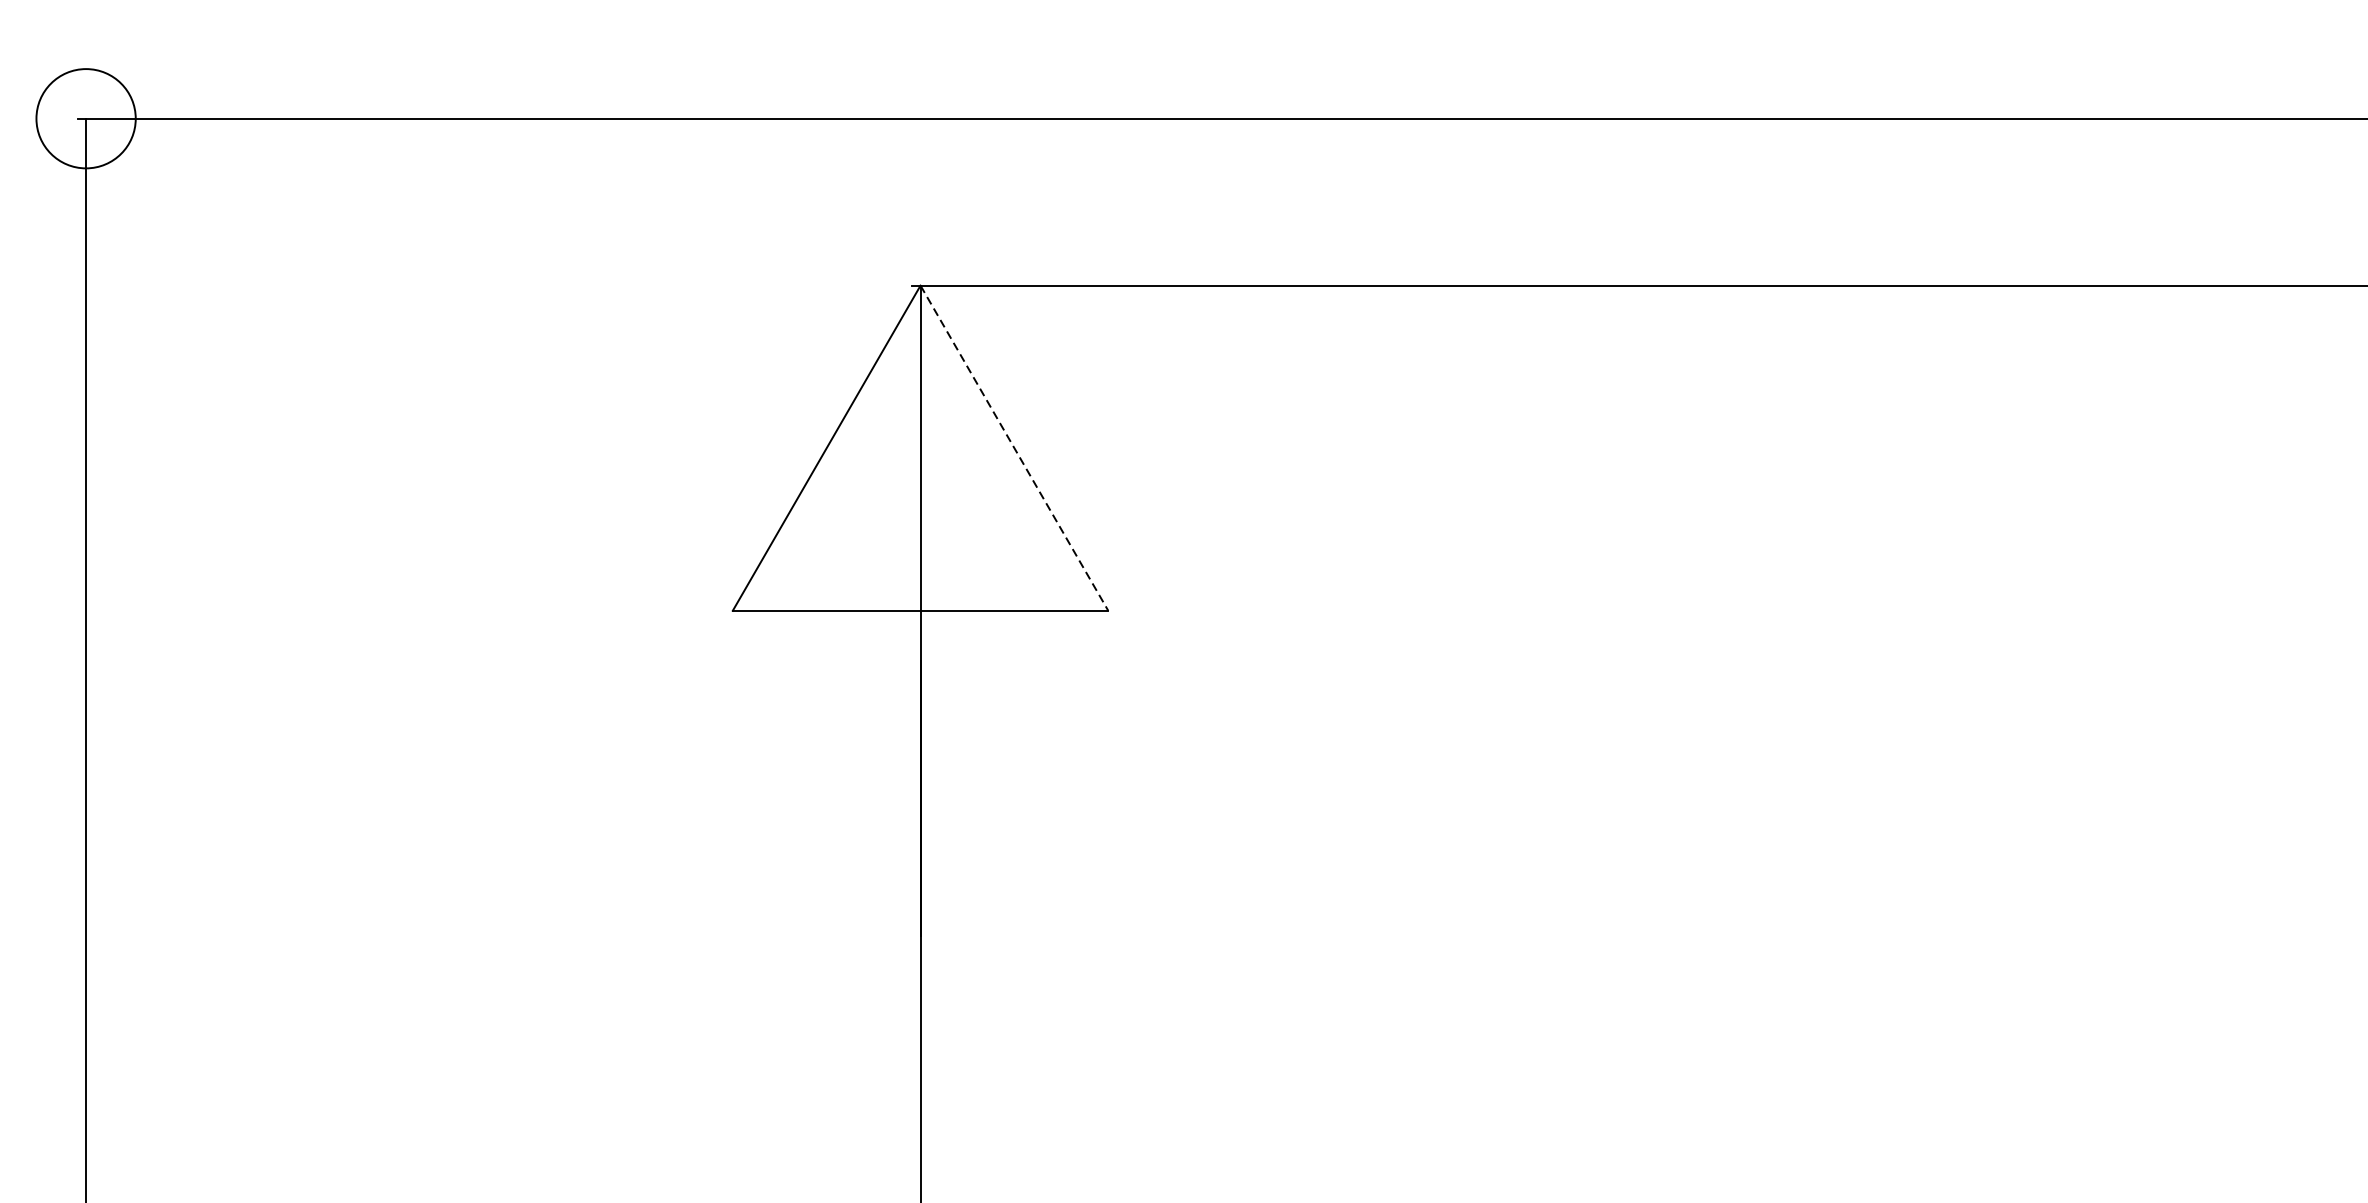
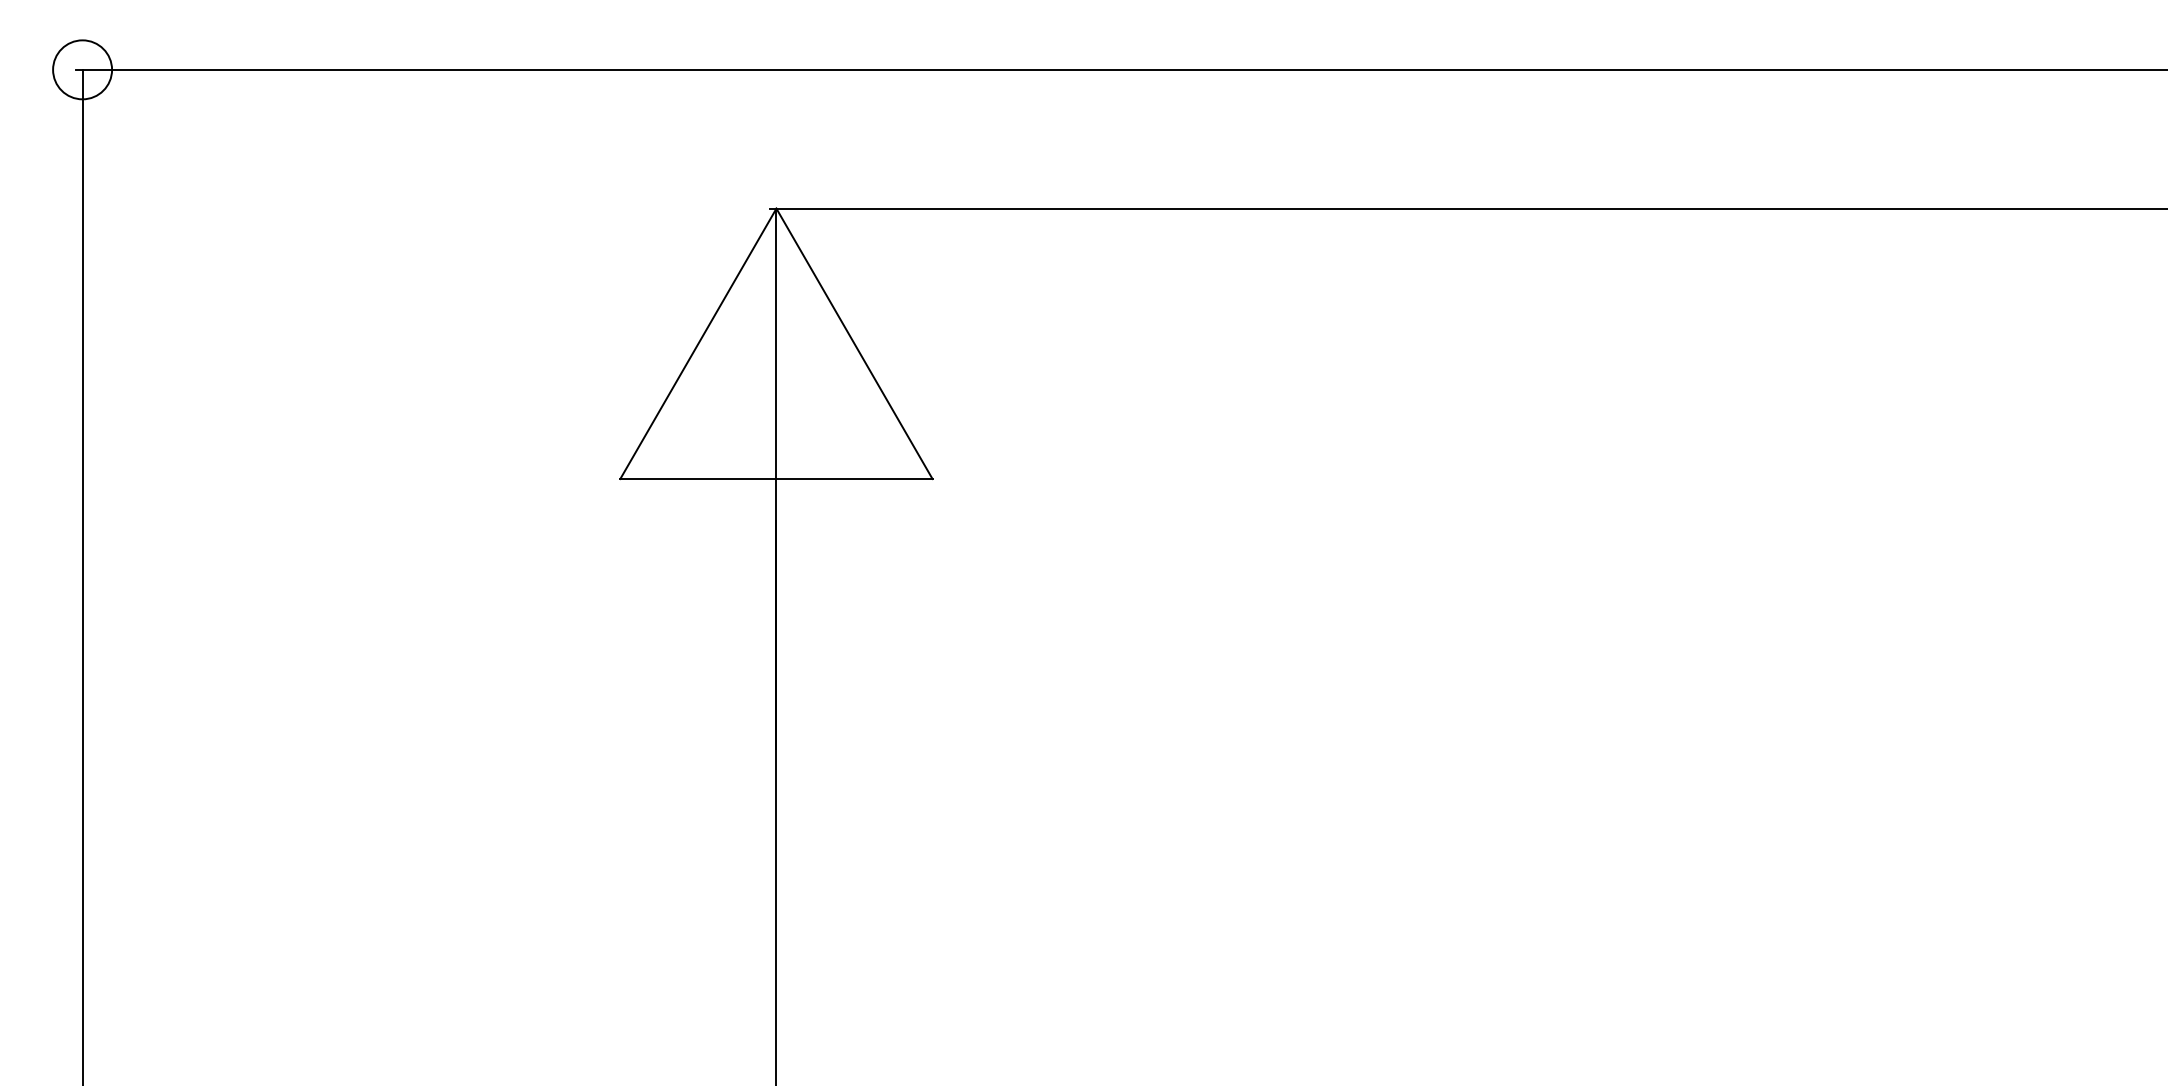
circle: (86, 118) -> (82, 69), size x0.71
line: (1014, 449) -> (854, 344), dashed -> solid

